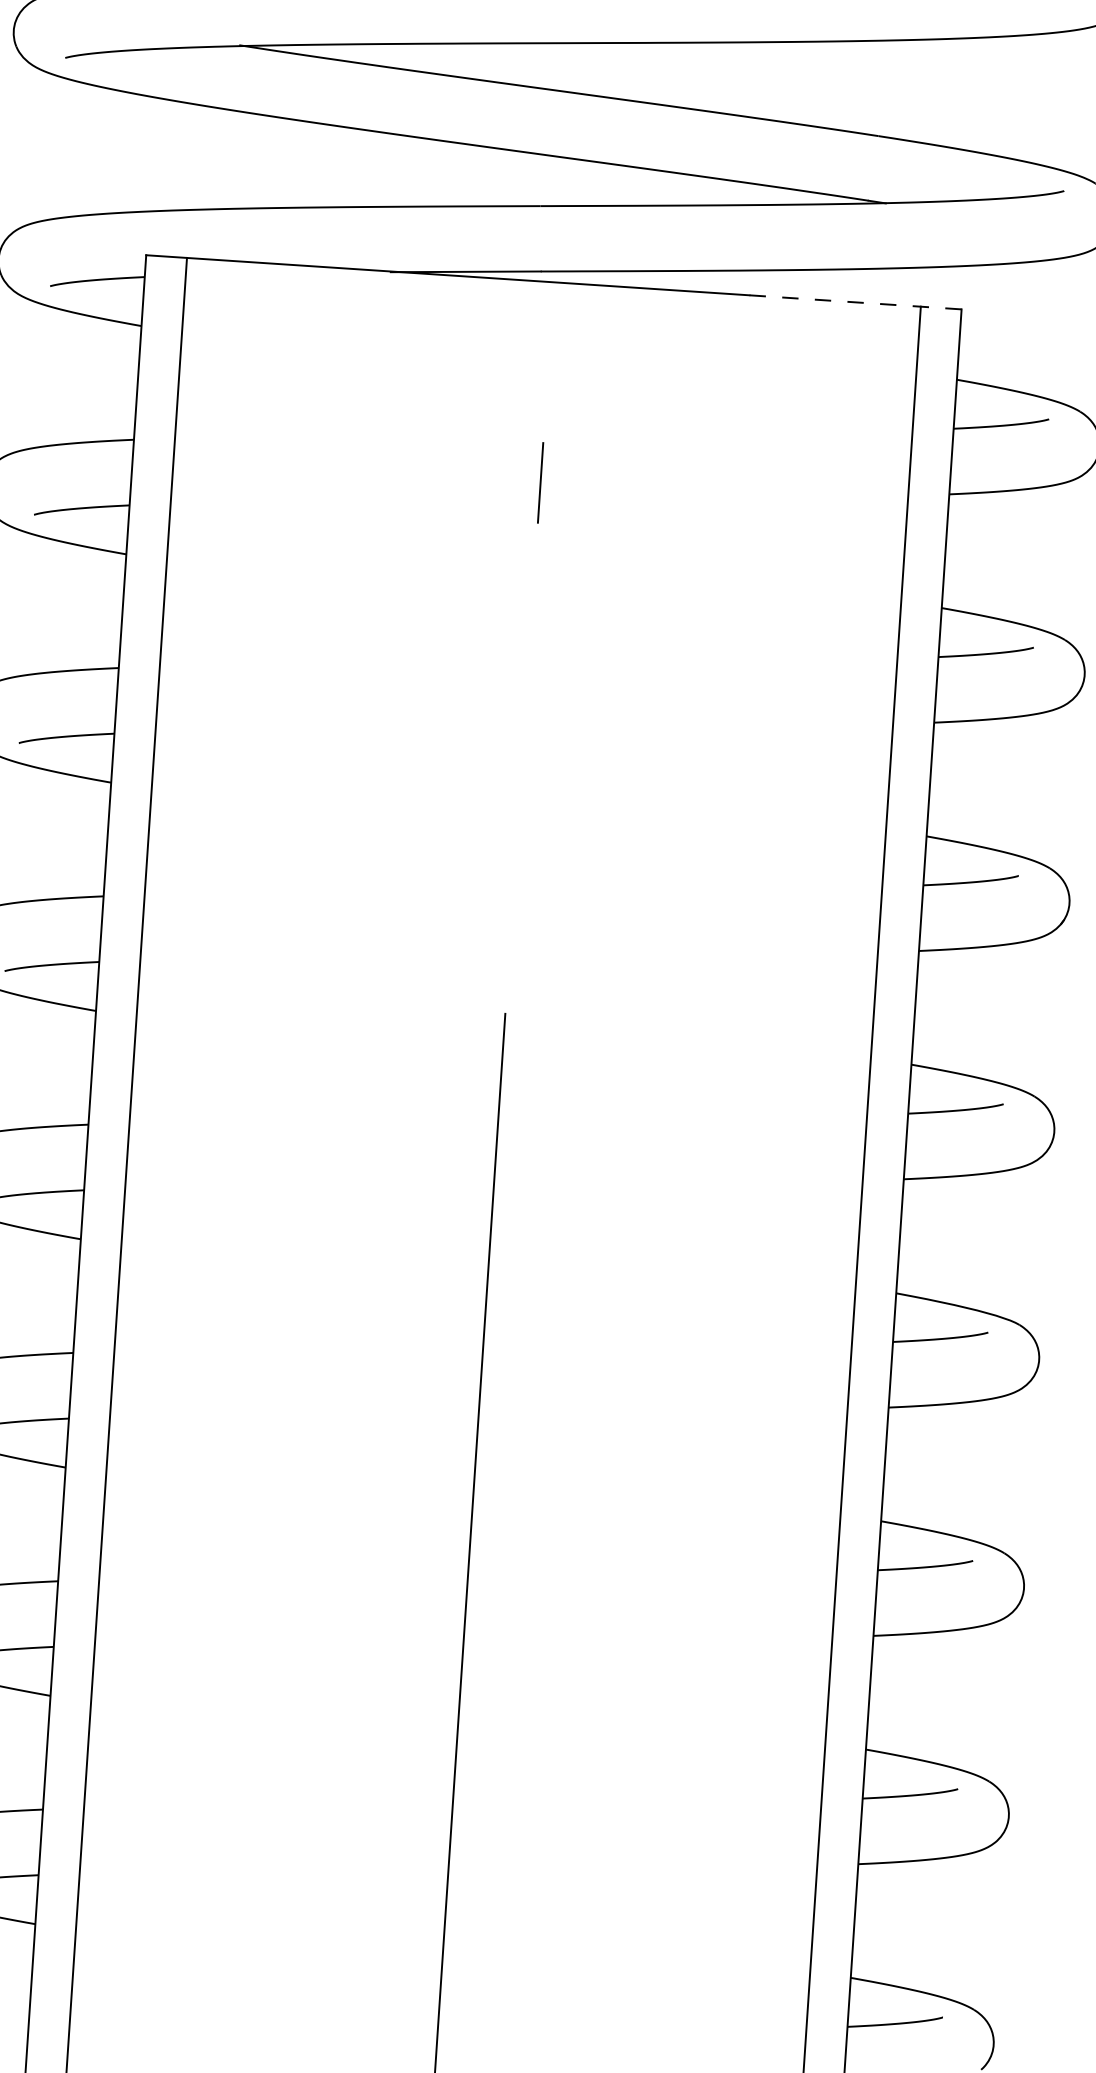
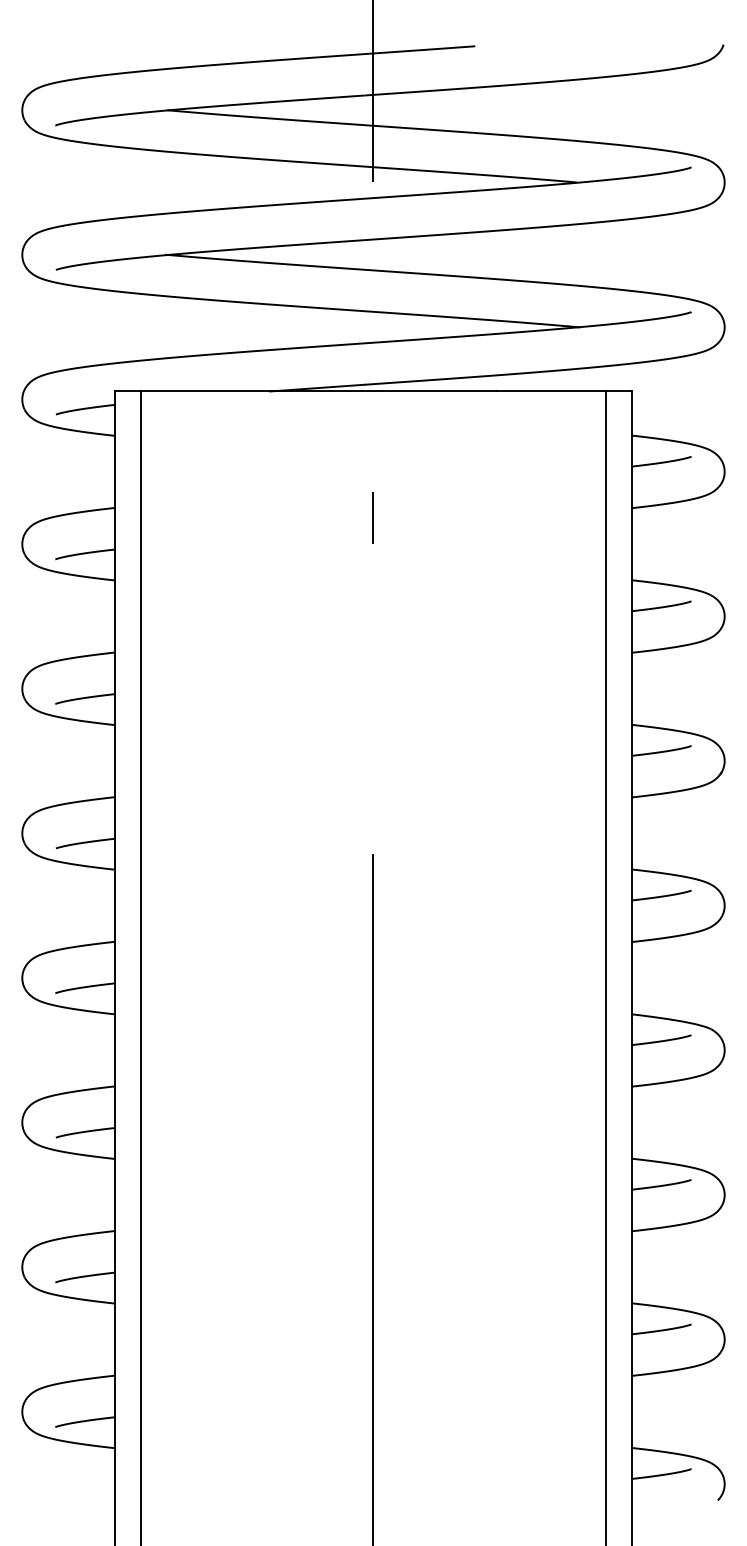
line: (855, 303) -> (564, 391), dashed -> solid

